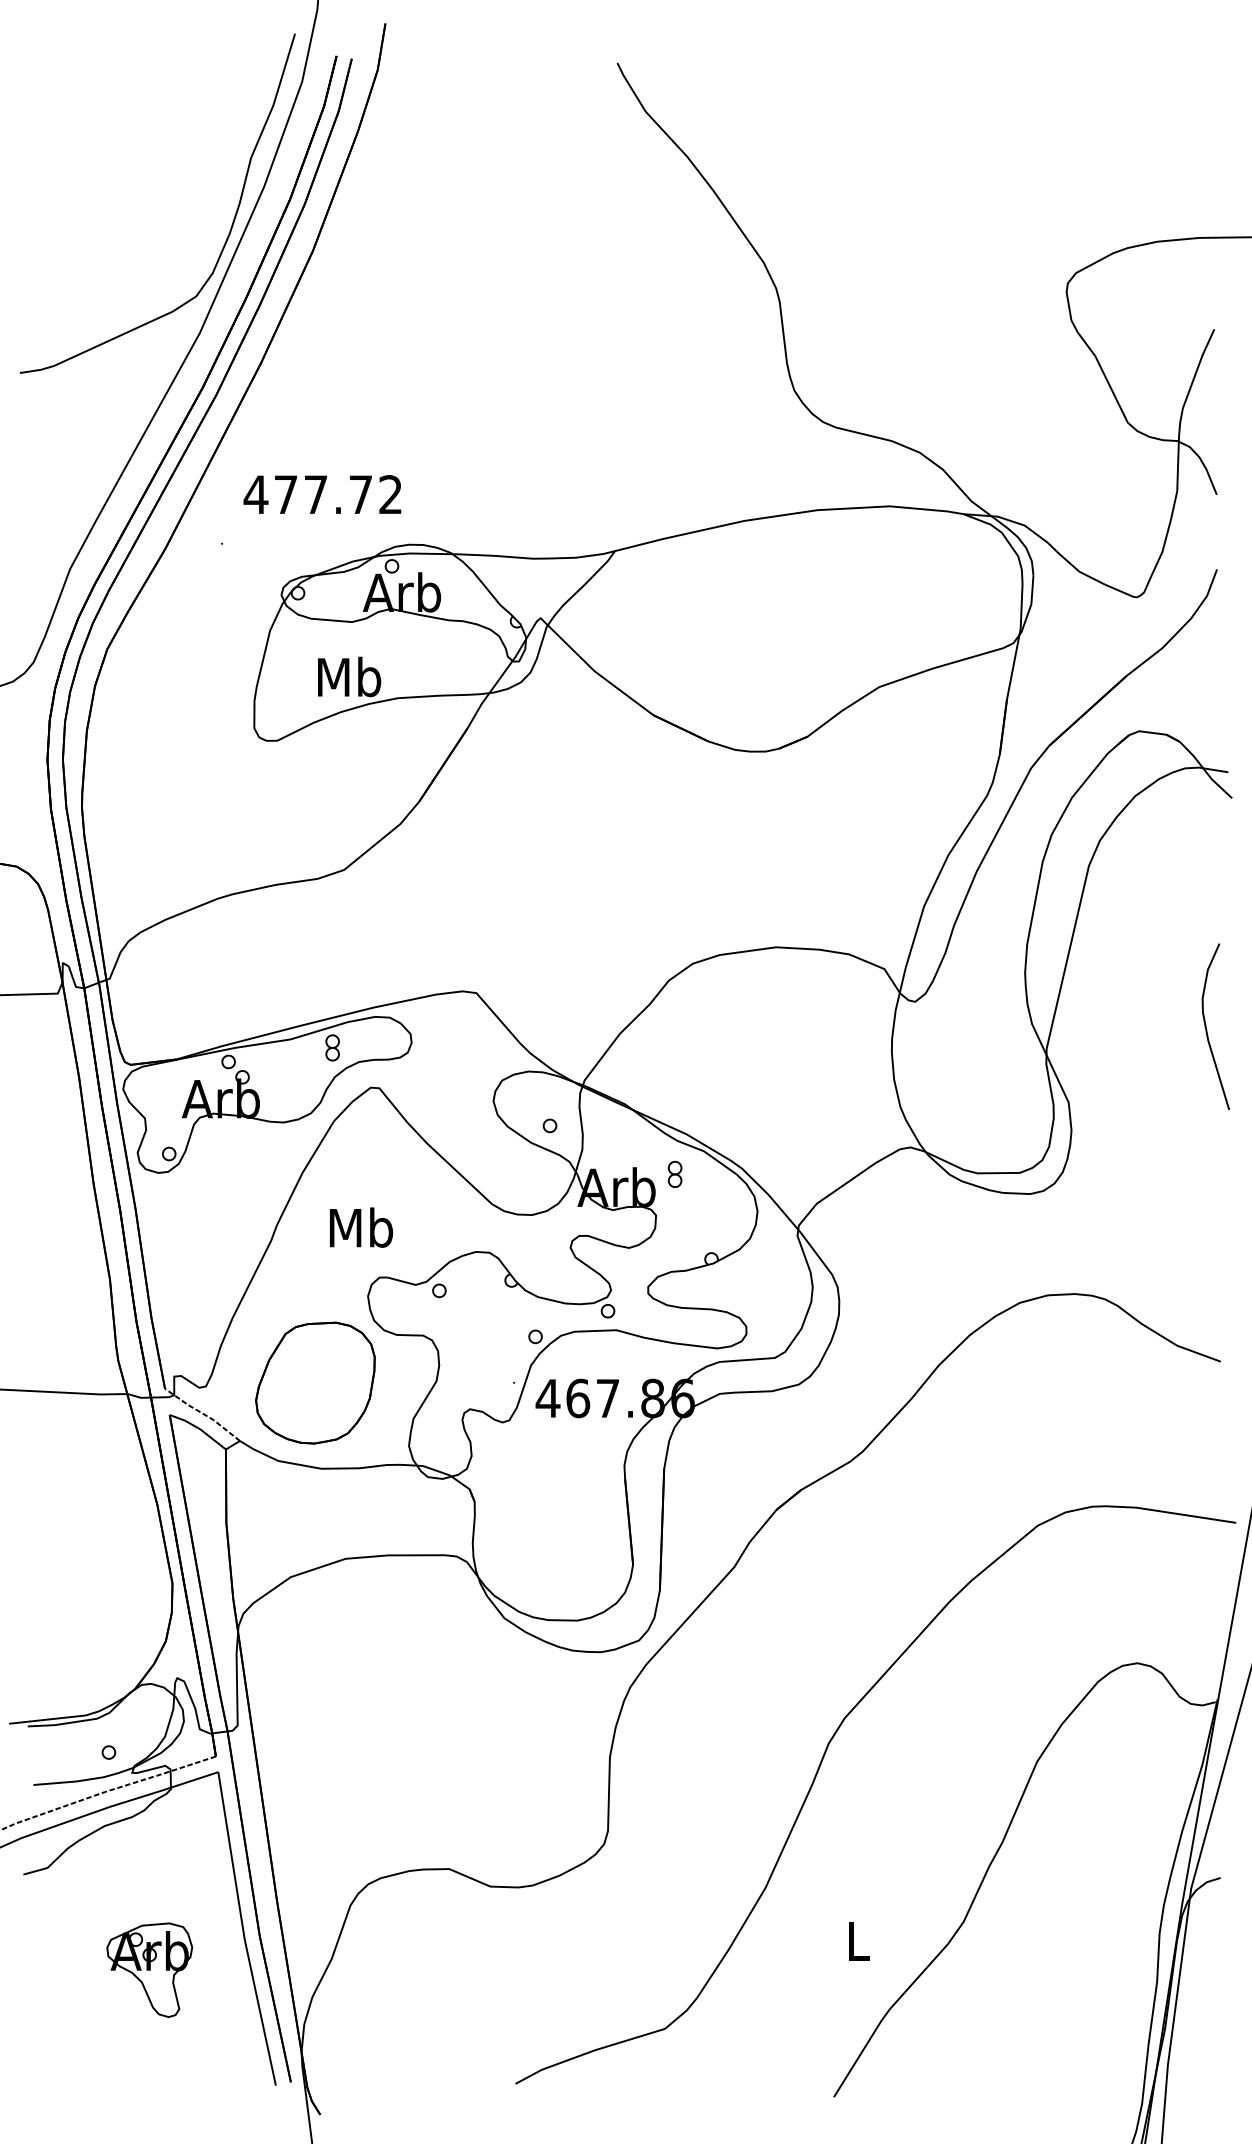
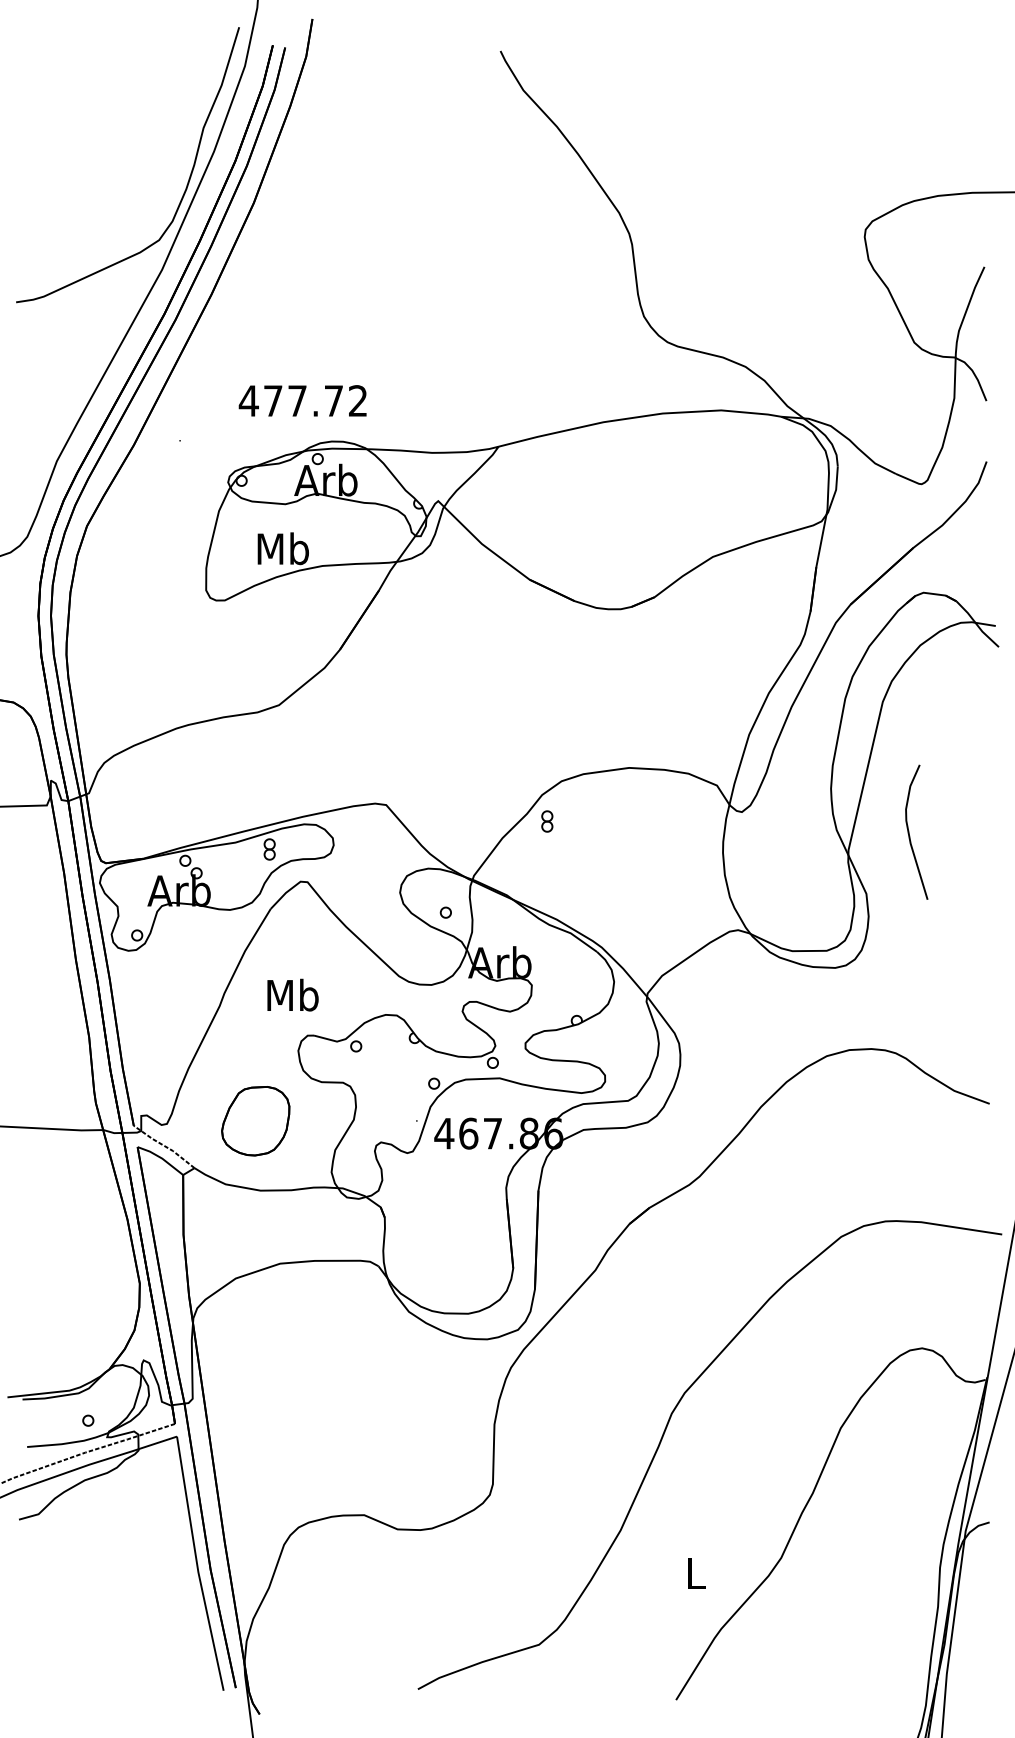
text: (322, 494) -> (302, 400), moved
curve: (1207, 1029) -> (910, 834), moved
part: (674, 1173) -> (546, 820), moved
part: (315, 1382) -> (255, 1120), size x0.7
part: (149, 1969) -> (121, 1596), removed

